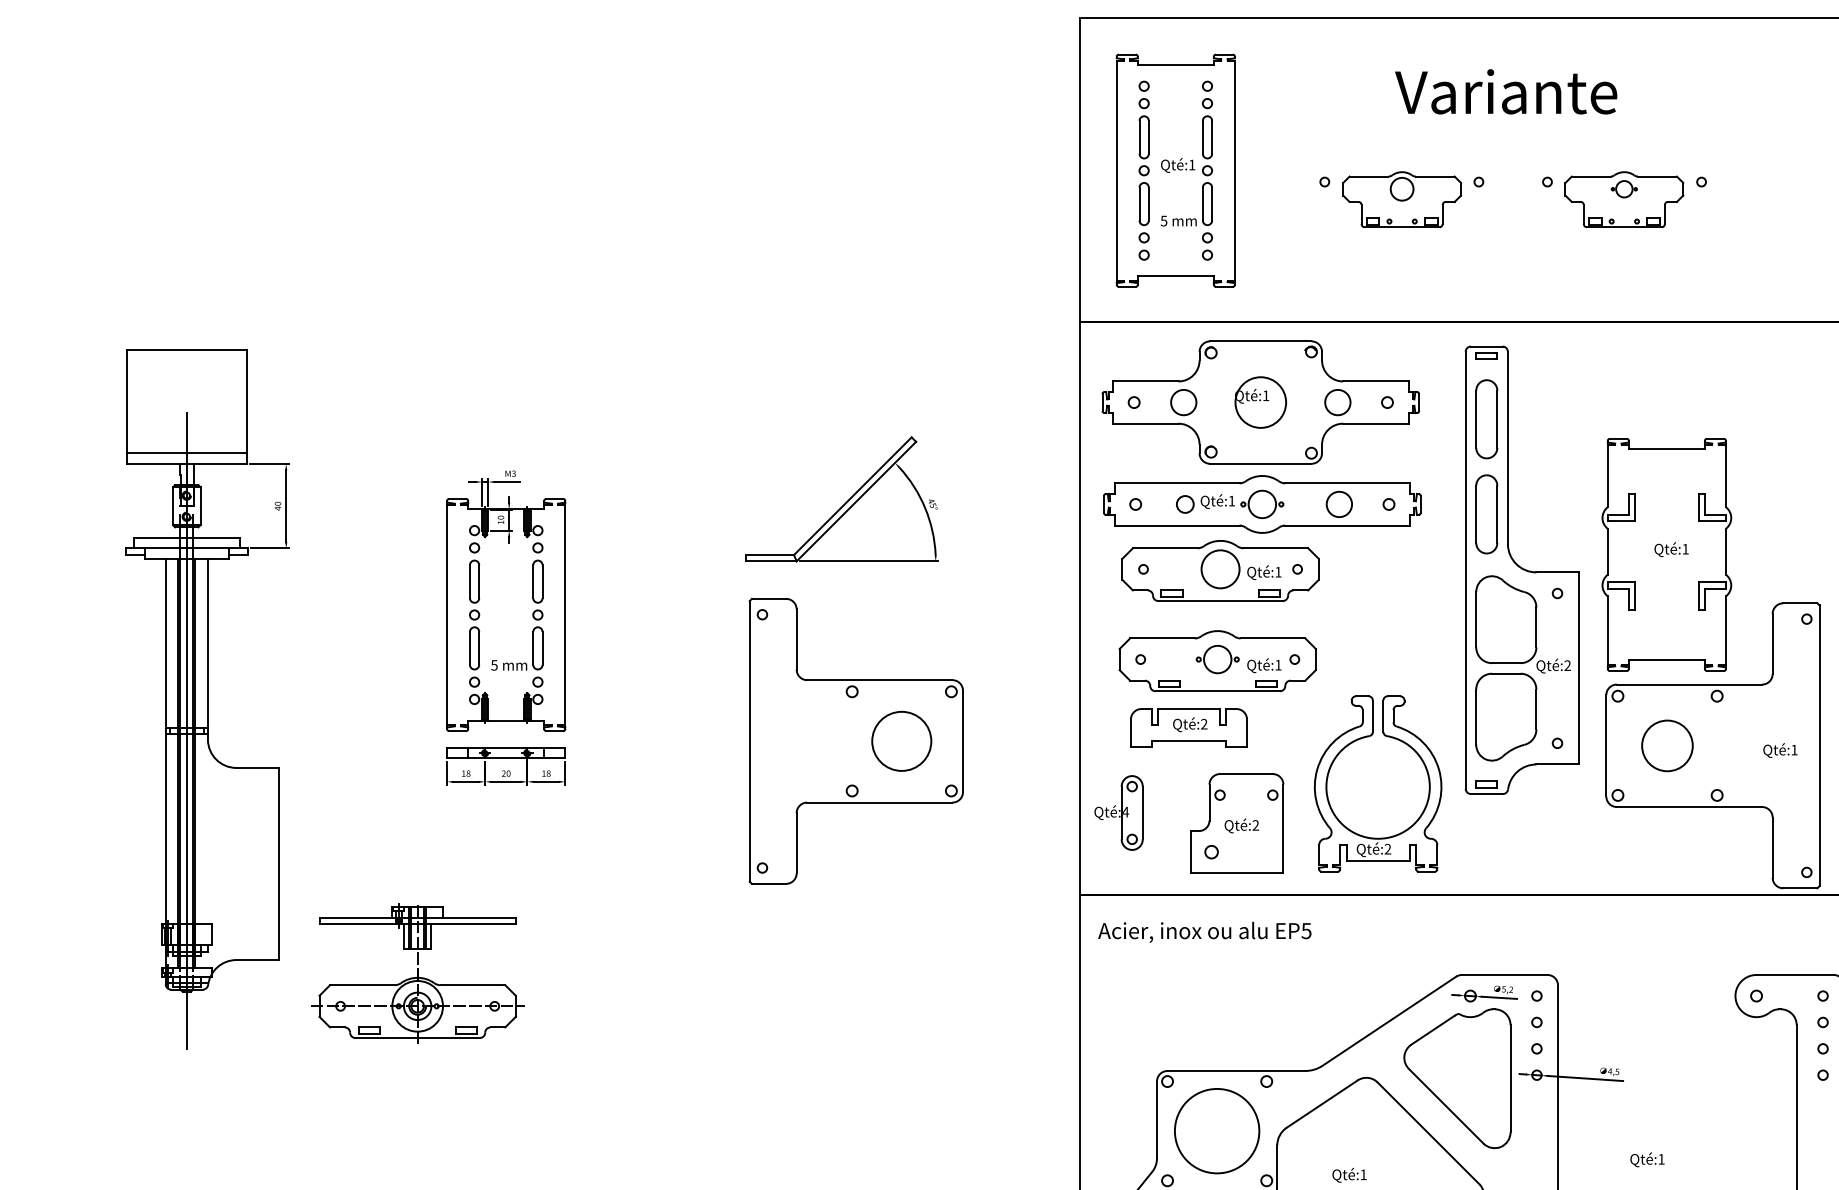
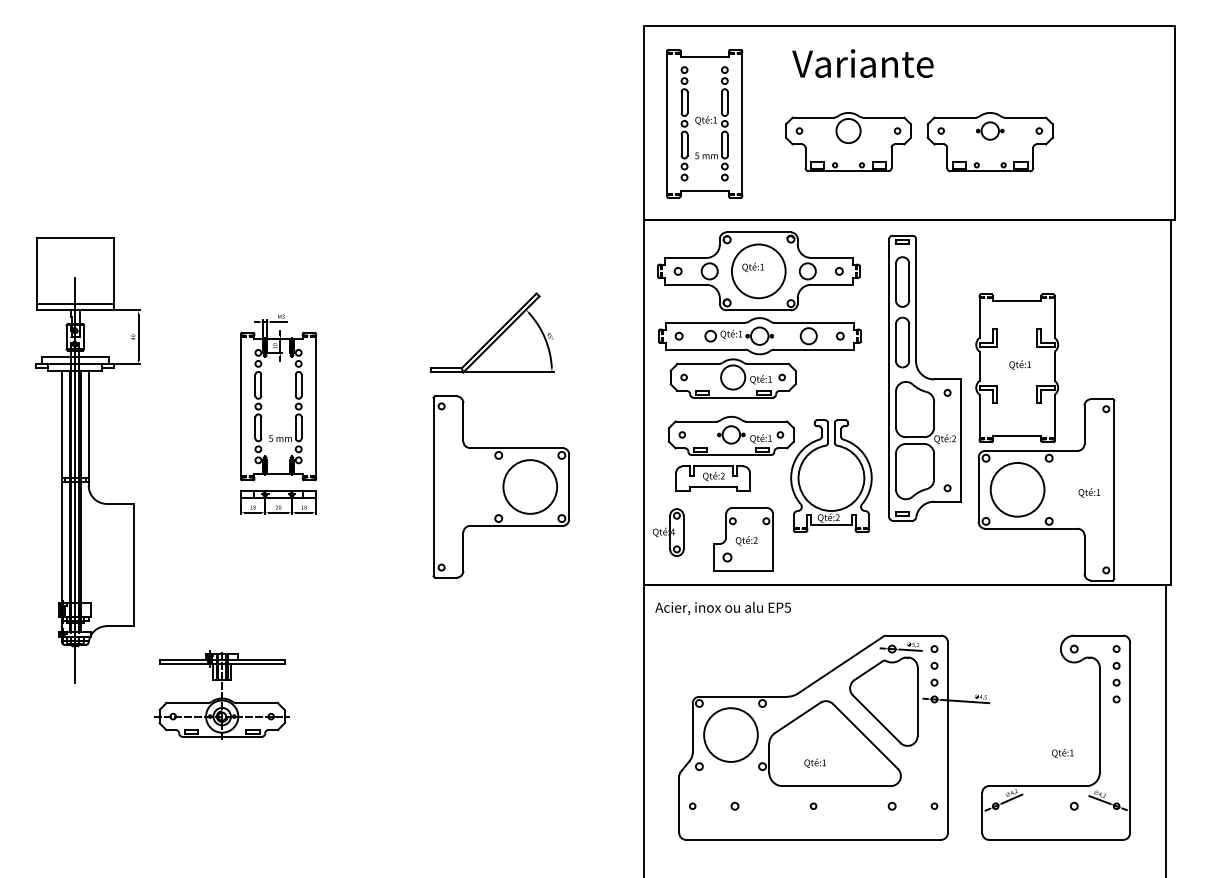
text: (1505, 91) -> (862, 63), moved
part: (1401, 200) -> (848, 142), size x1.67
part: (1623, 200) -> (989, 142), size x1.67
circle: (1260, 402) -> (758, 271), size x1.67
part: (1365, 739) -> (823, 447), moved
circle: (902, 740) -> (530, 486), size x1.43
circle: (1667, 745) -> (1017, 489), size x1.67
part: (416, 971) -> (221, 694), moved
text: (1646, 1158) -> (1062, 752), moved

